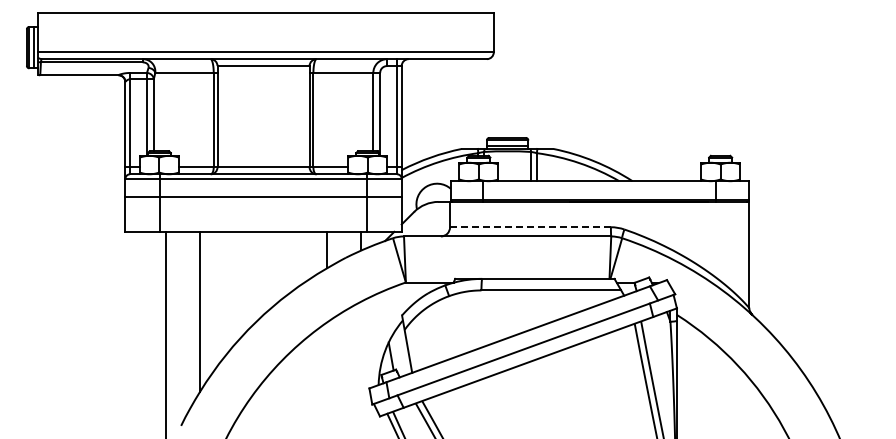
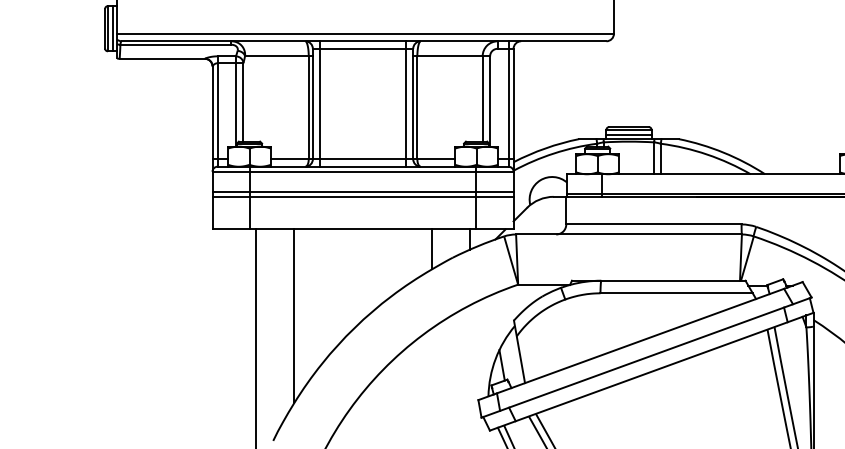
line: (224, 116) -> (320, 103), added
line: (302, 116) -> (405, 103), added
line: (263, 201) -> (362, 196), added
line: (530, 227) -> (653, 224), dashed -> solid

